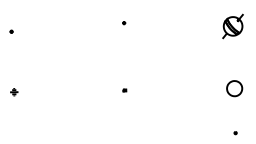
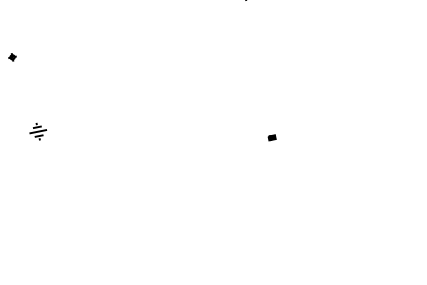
part: (14, 92) -> (38, 132), moved

